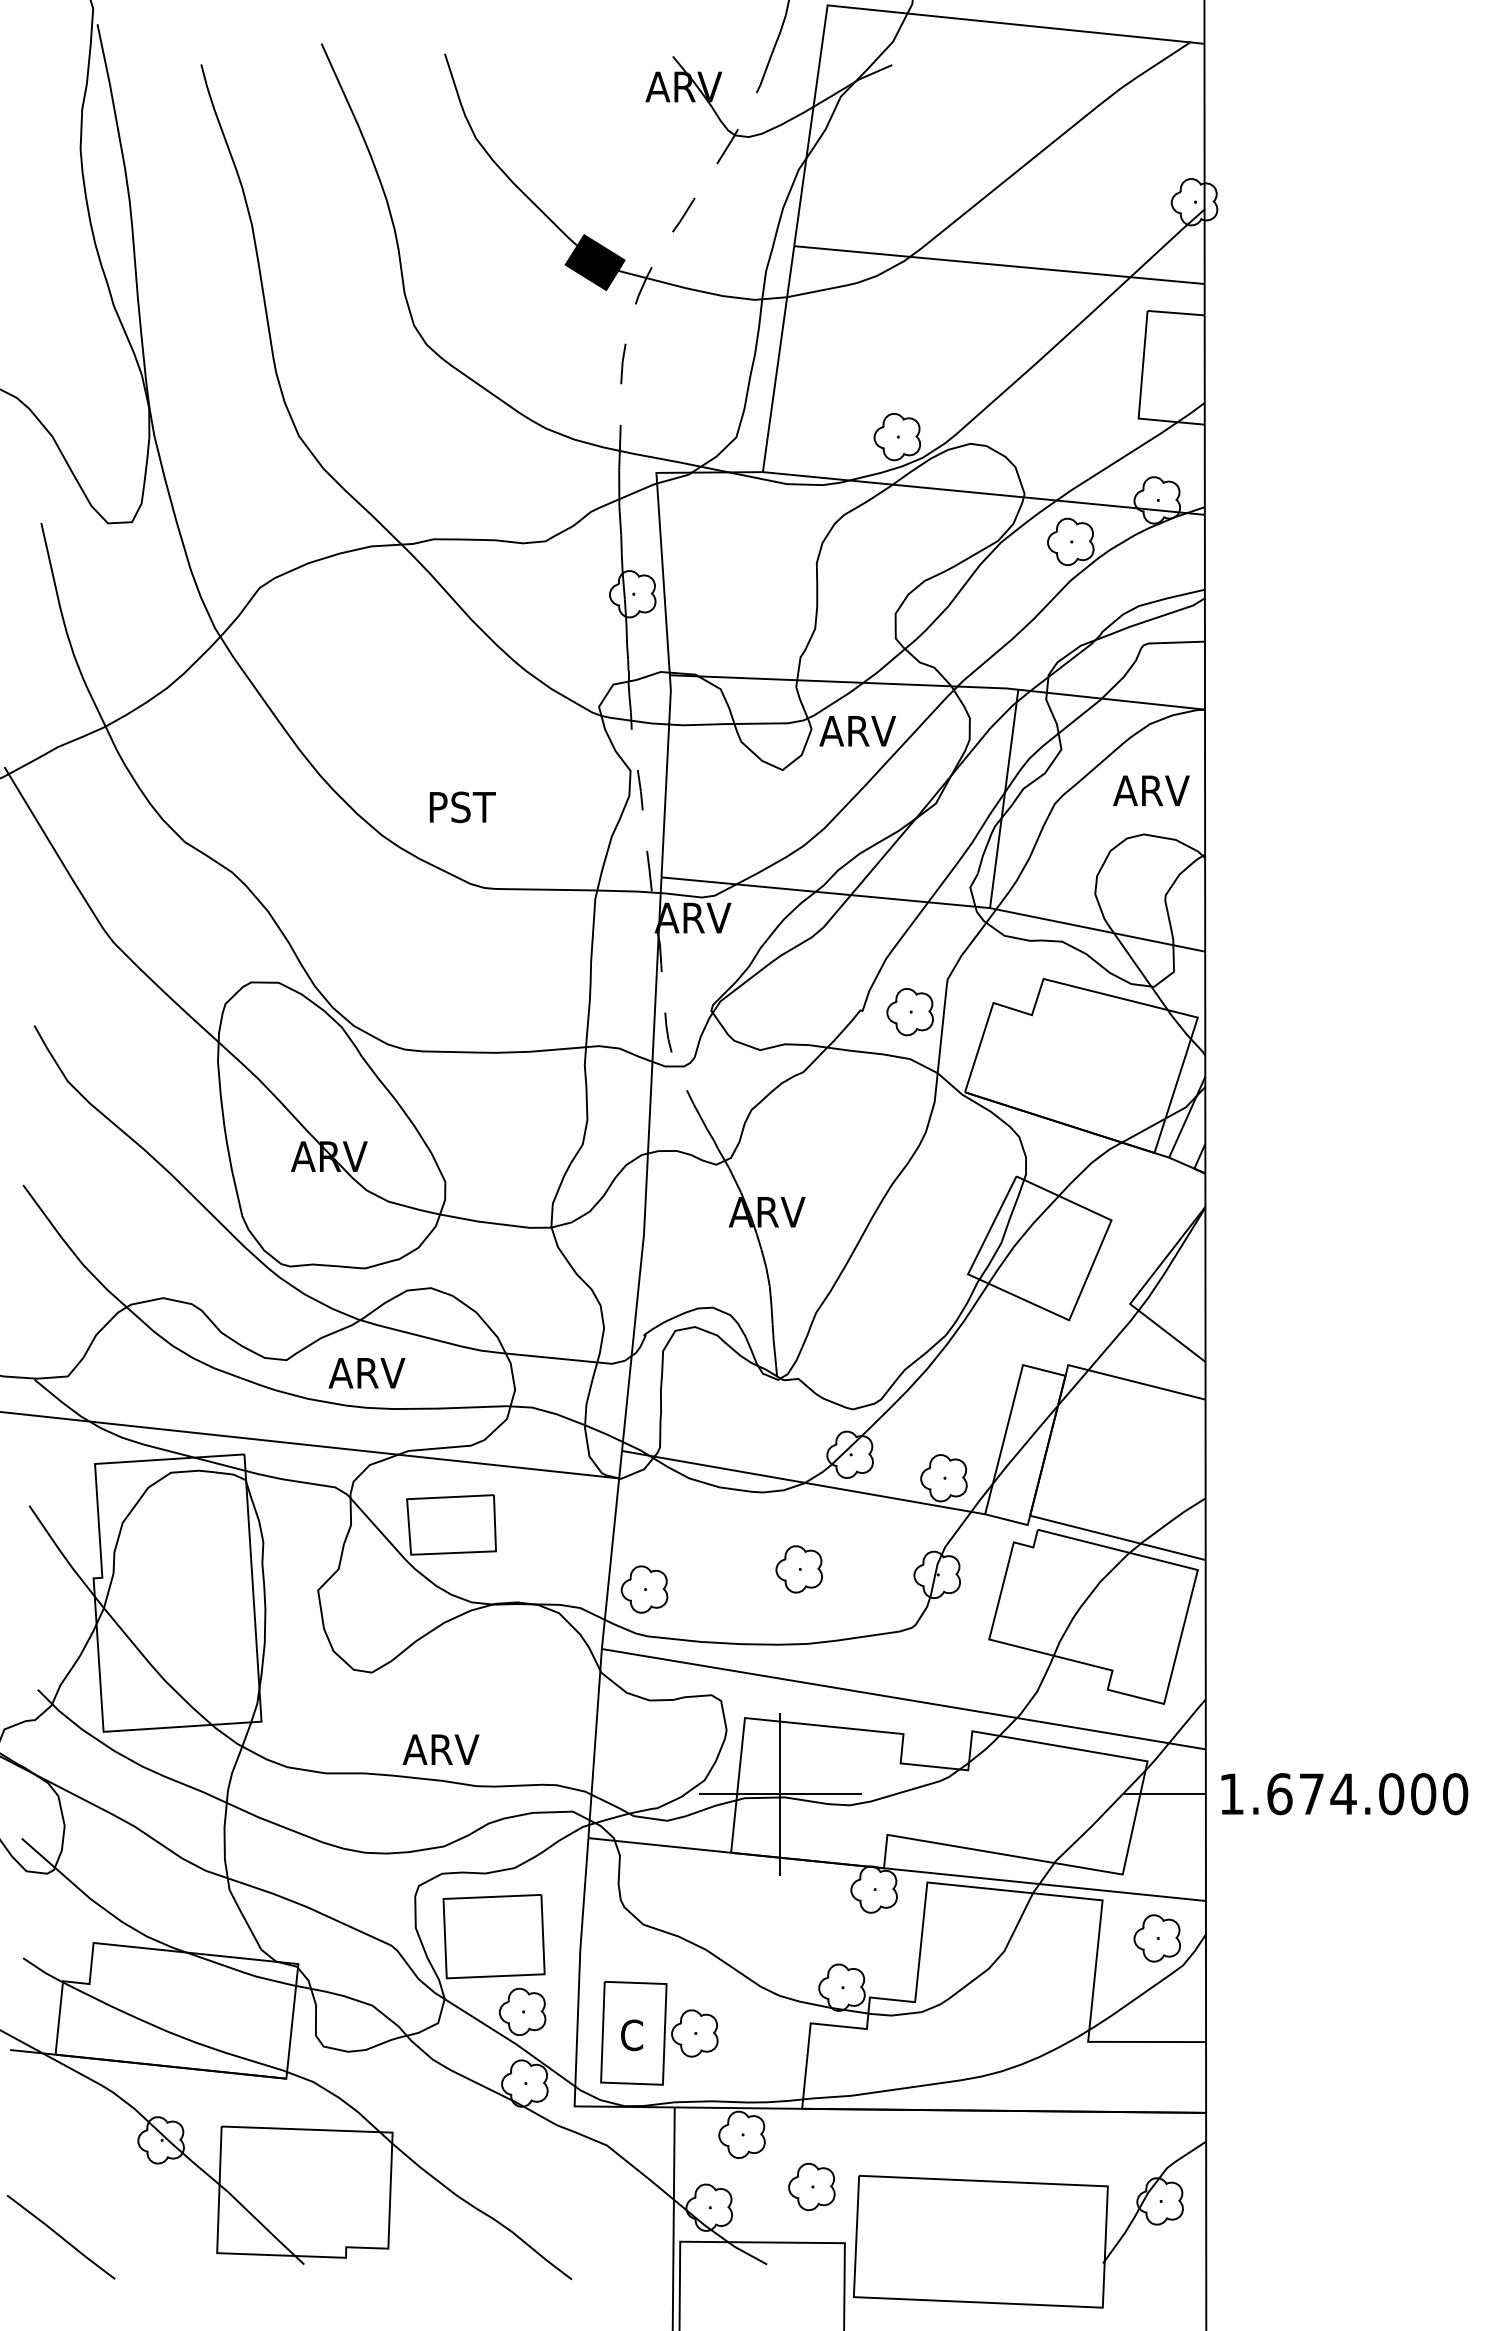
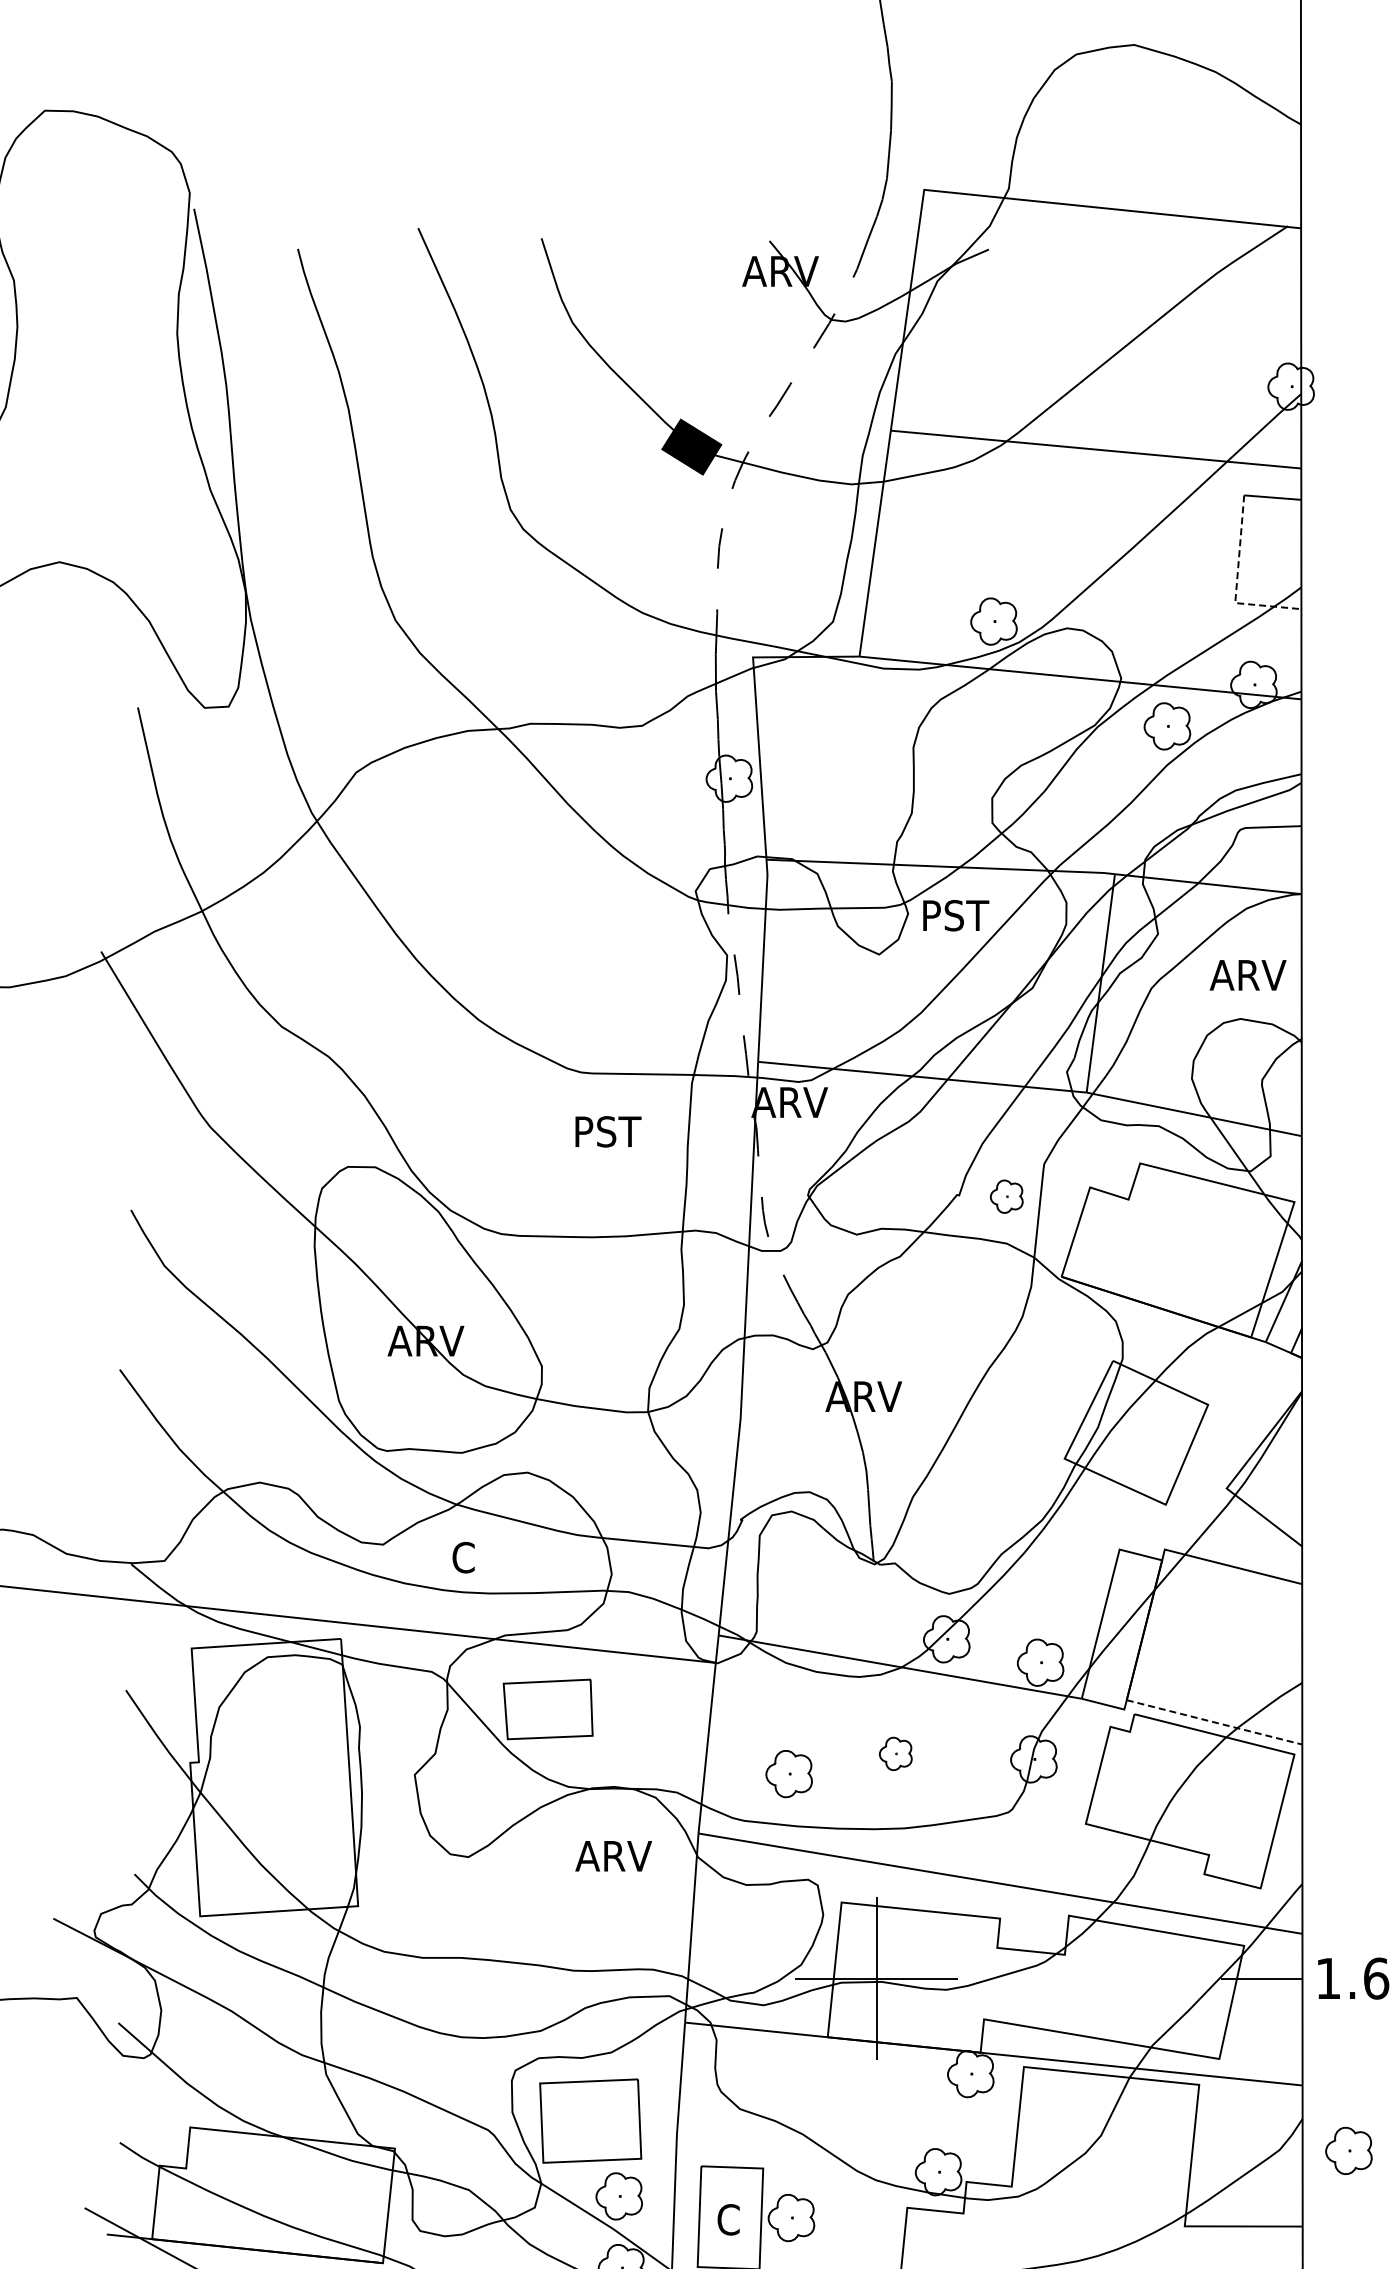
line: (1140, 398) -> (1237, 582), solid -> dashed
text: (857, 730) -> (954, 914), ARV -> PST
text: (462, 807) -> (608, 1131), moved
part: (909, 1012) -> (1006, 1196), size x0.7
text: (366, 1372) -> (463, 1556), ARV -> C
line: (1118, 1538) -> (1215, 1722), solid -> dashed
part: (798, 1569) -> (895, 1753), size x0.7
part: (644, 1589) -> (789, 1773), moved
text: (440, 1749) -> (613, 1855), moved
part: (1157, 1938) -> (1349, 2150), moved

